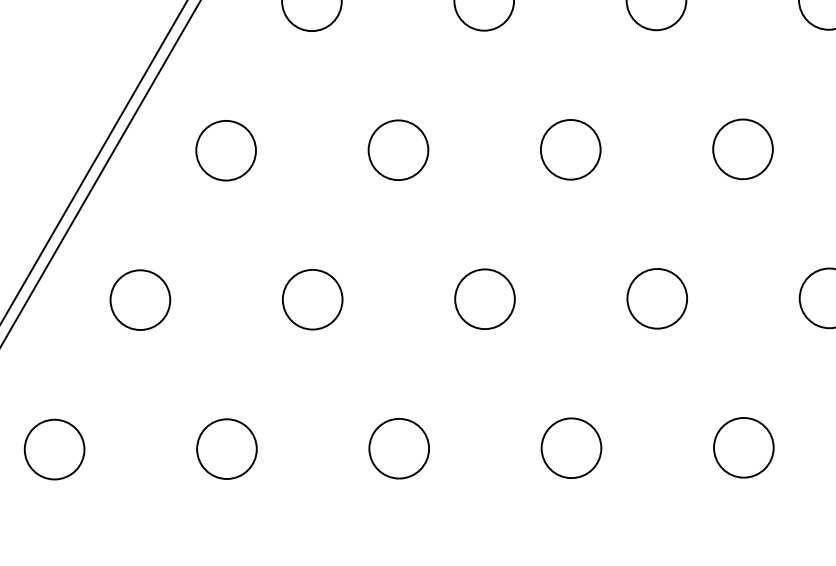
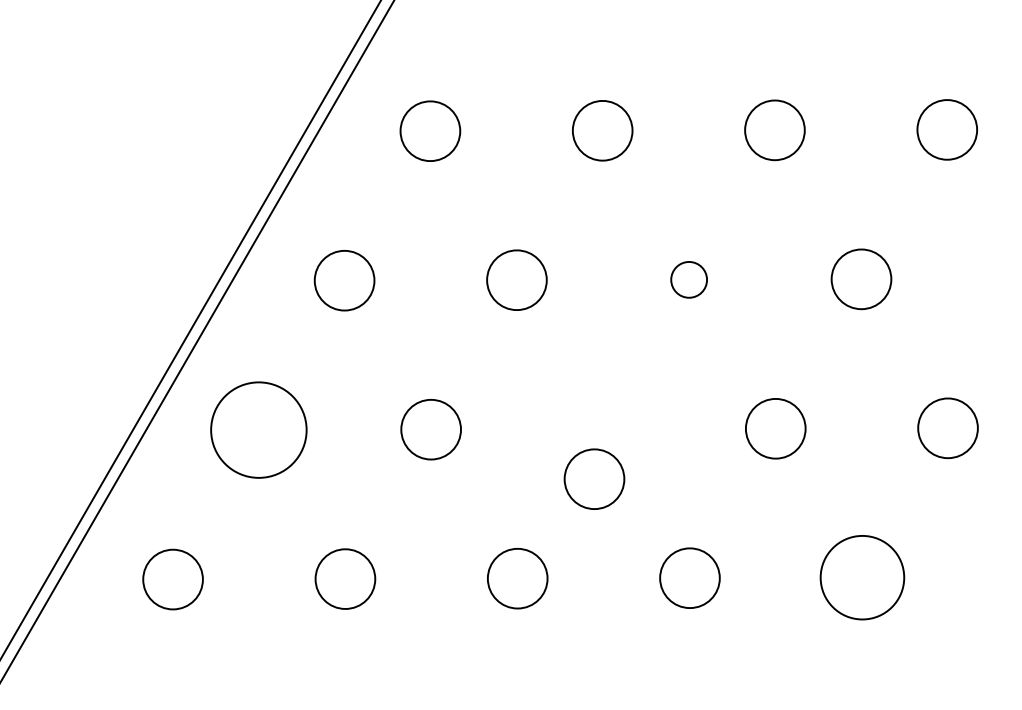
circle: (570, 149) -> (688, 279), size x0.6
circle: (485, 298) -> (594, 478), moved
circle: (140, 299) -> (258, 429), size x1.6
circle: (743, 447) -> (861, 577), size x1.4

